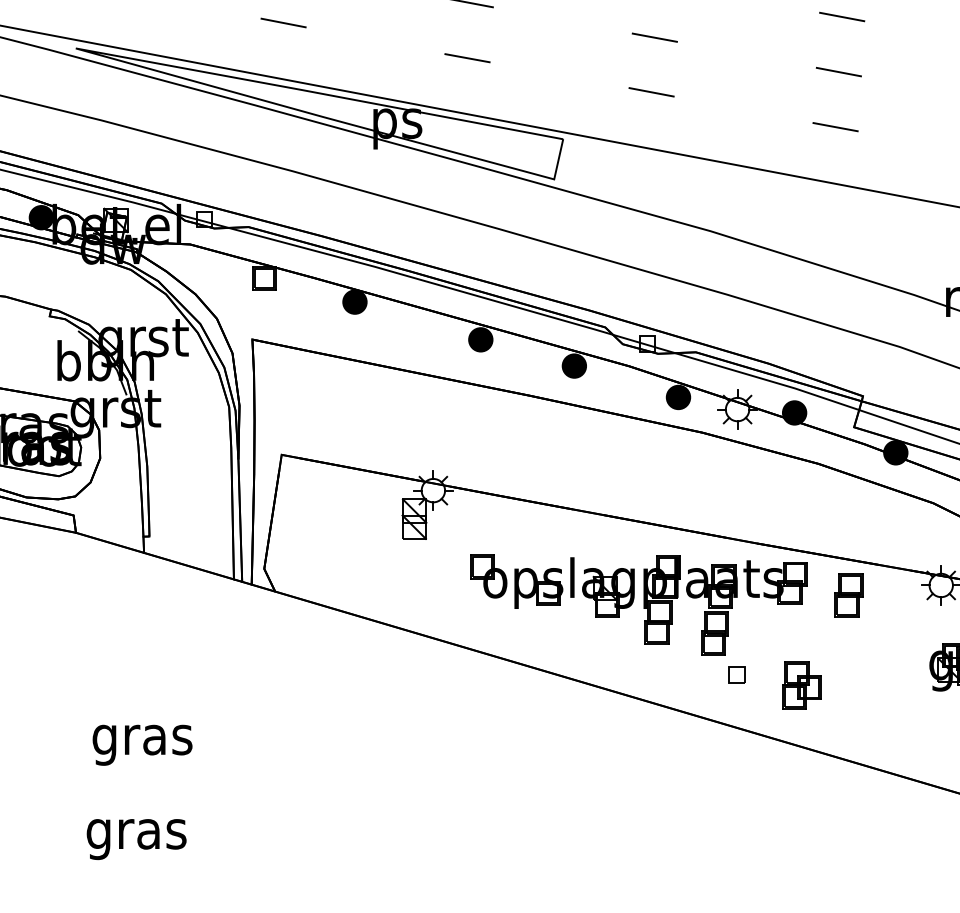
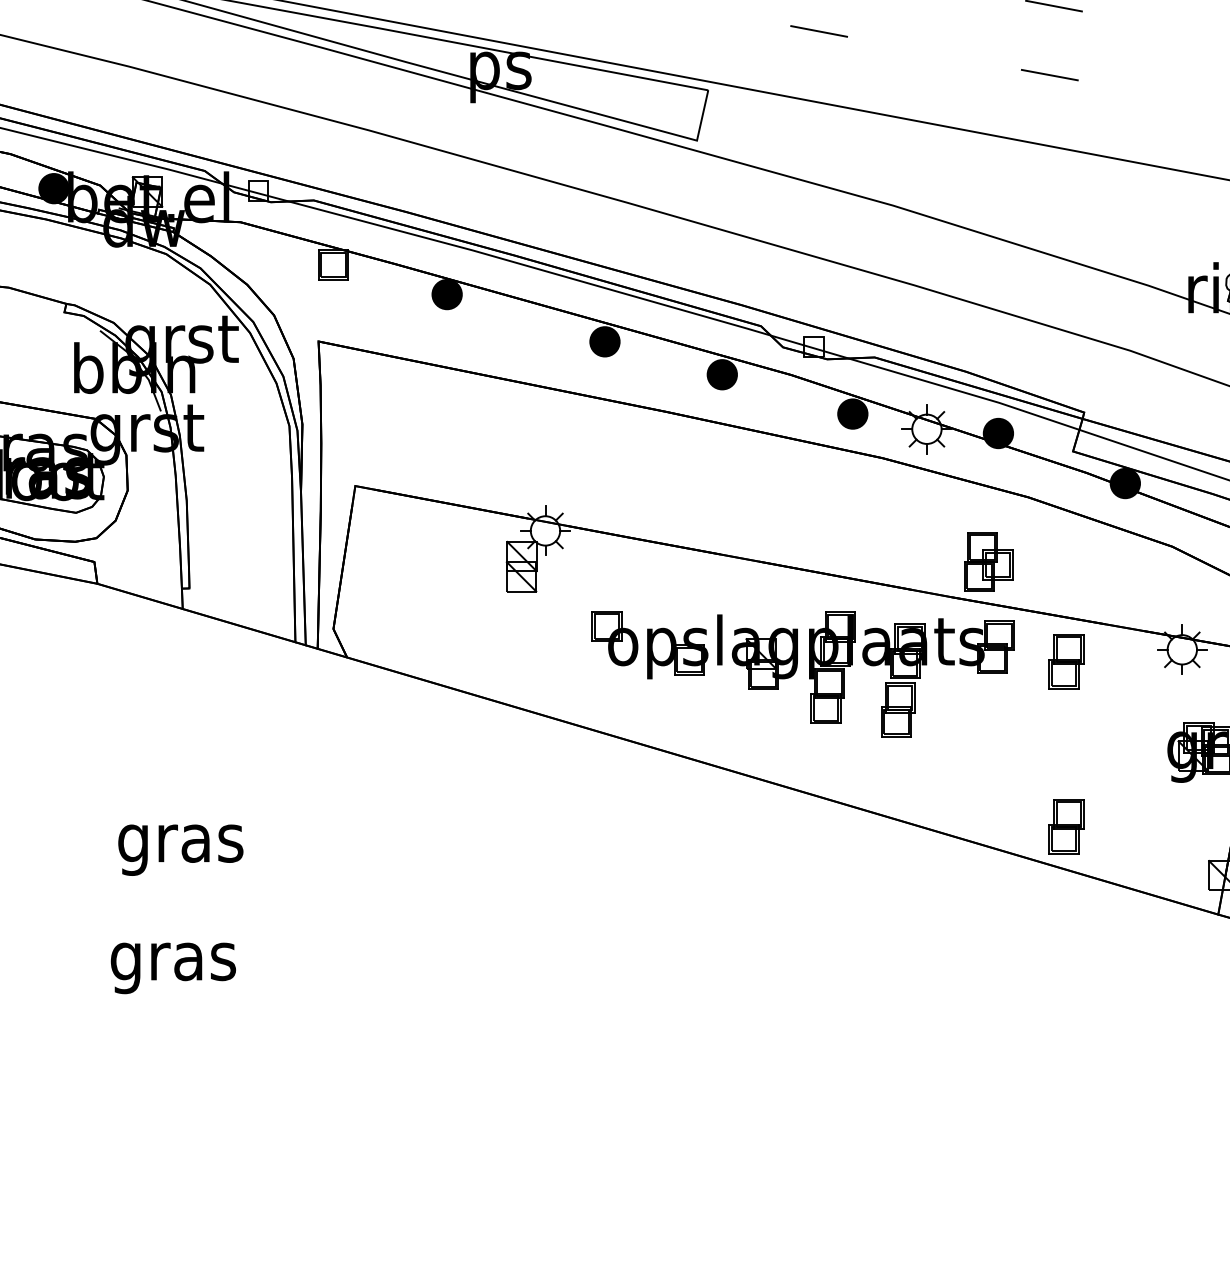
part: (737, 675) -> (926, 762), removed
part: (801, 684) -> (988, 561), moved
part: (848, 726) -> (1066, 826), added

